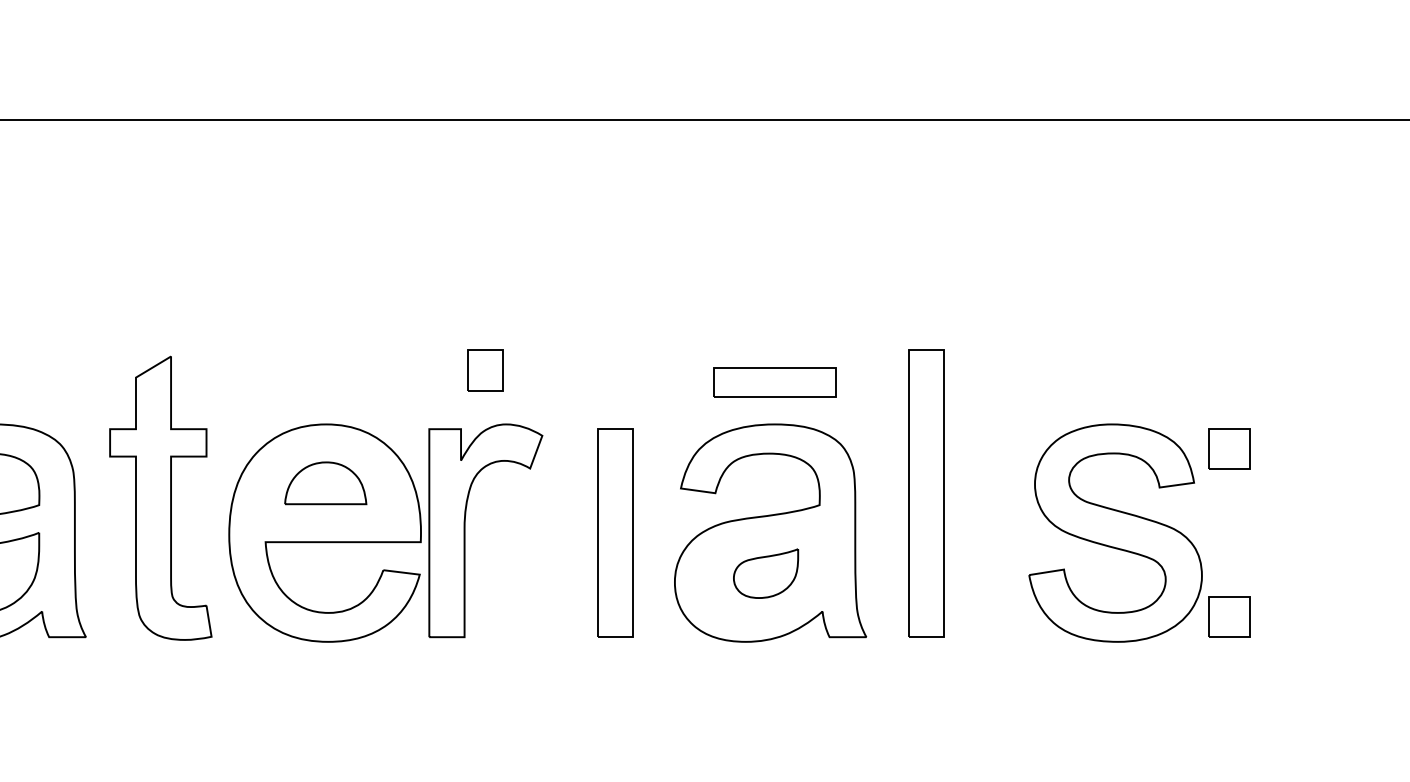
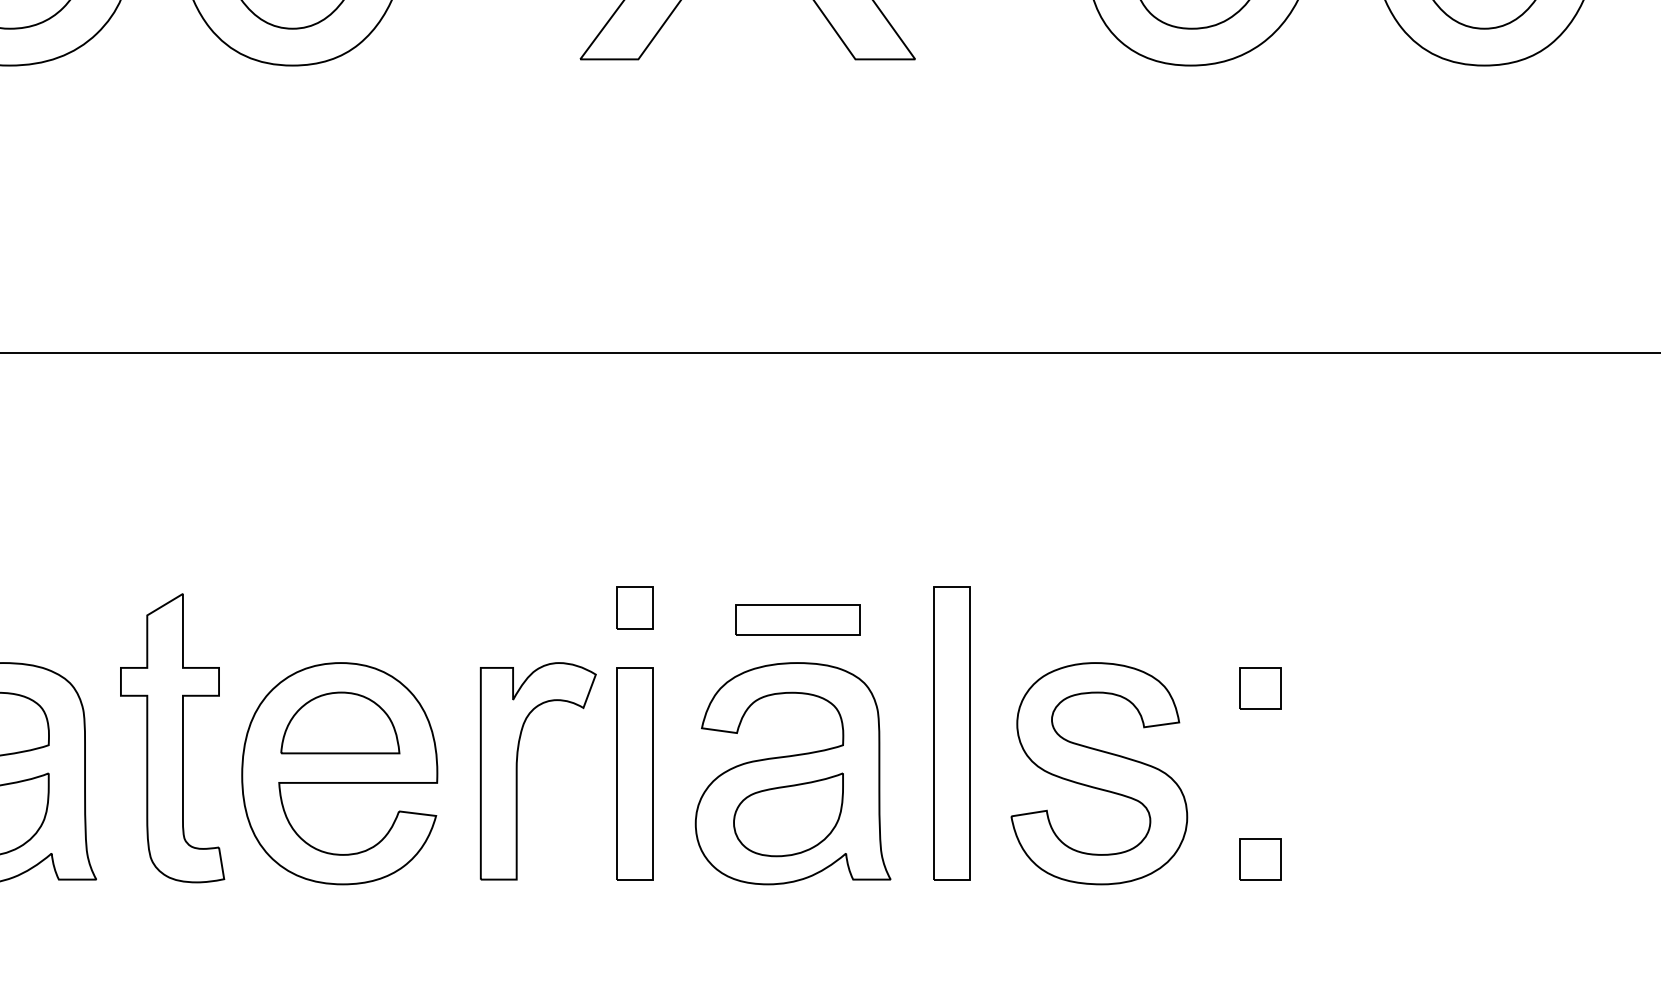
part: (485, 369) -> (634, 607), moved
part: (325, 482) -> (340, 722), size x1.43
part: (465, 530) -> (517, 771), moved
part: (1115, 532) -> (1099, 773), moved
part: (766, 573) -> (788, 814), size x1.67

